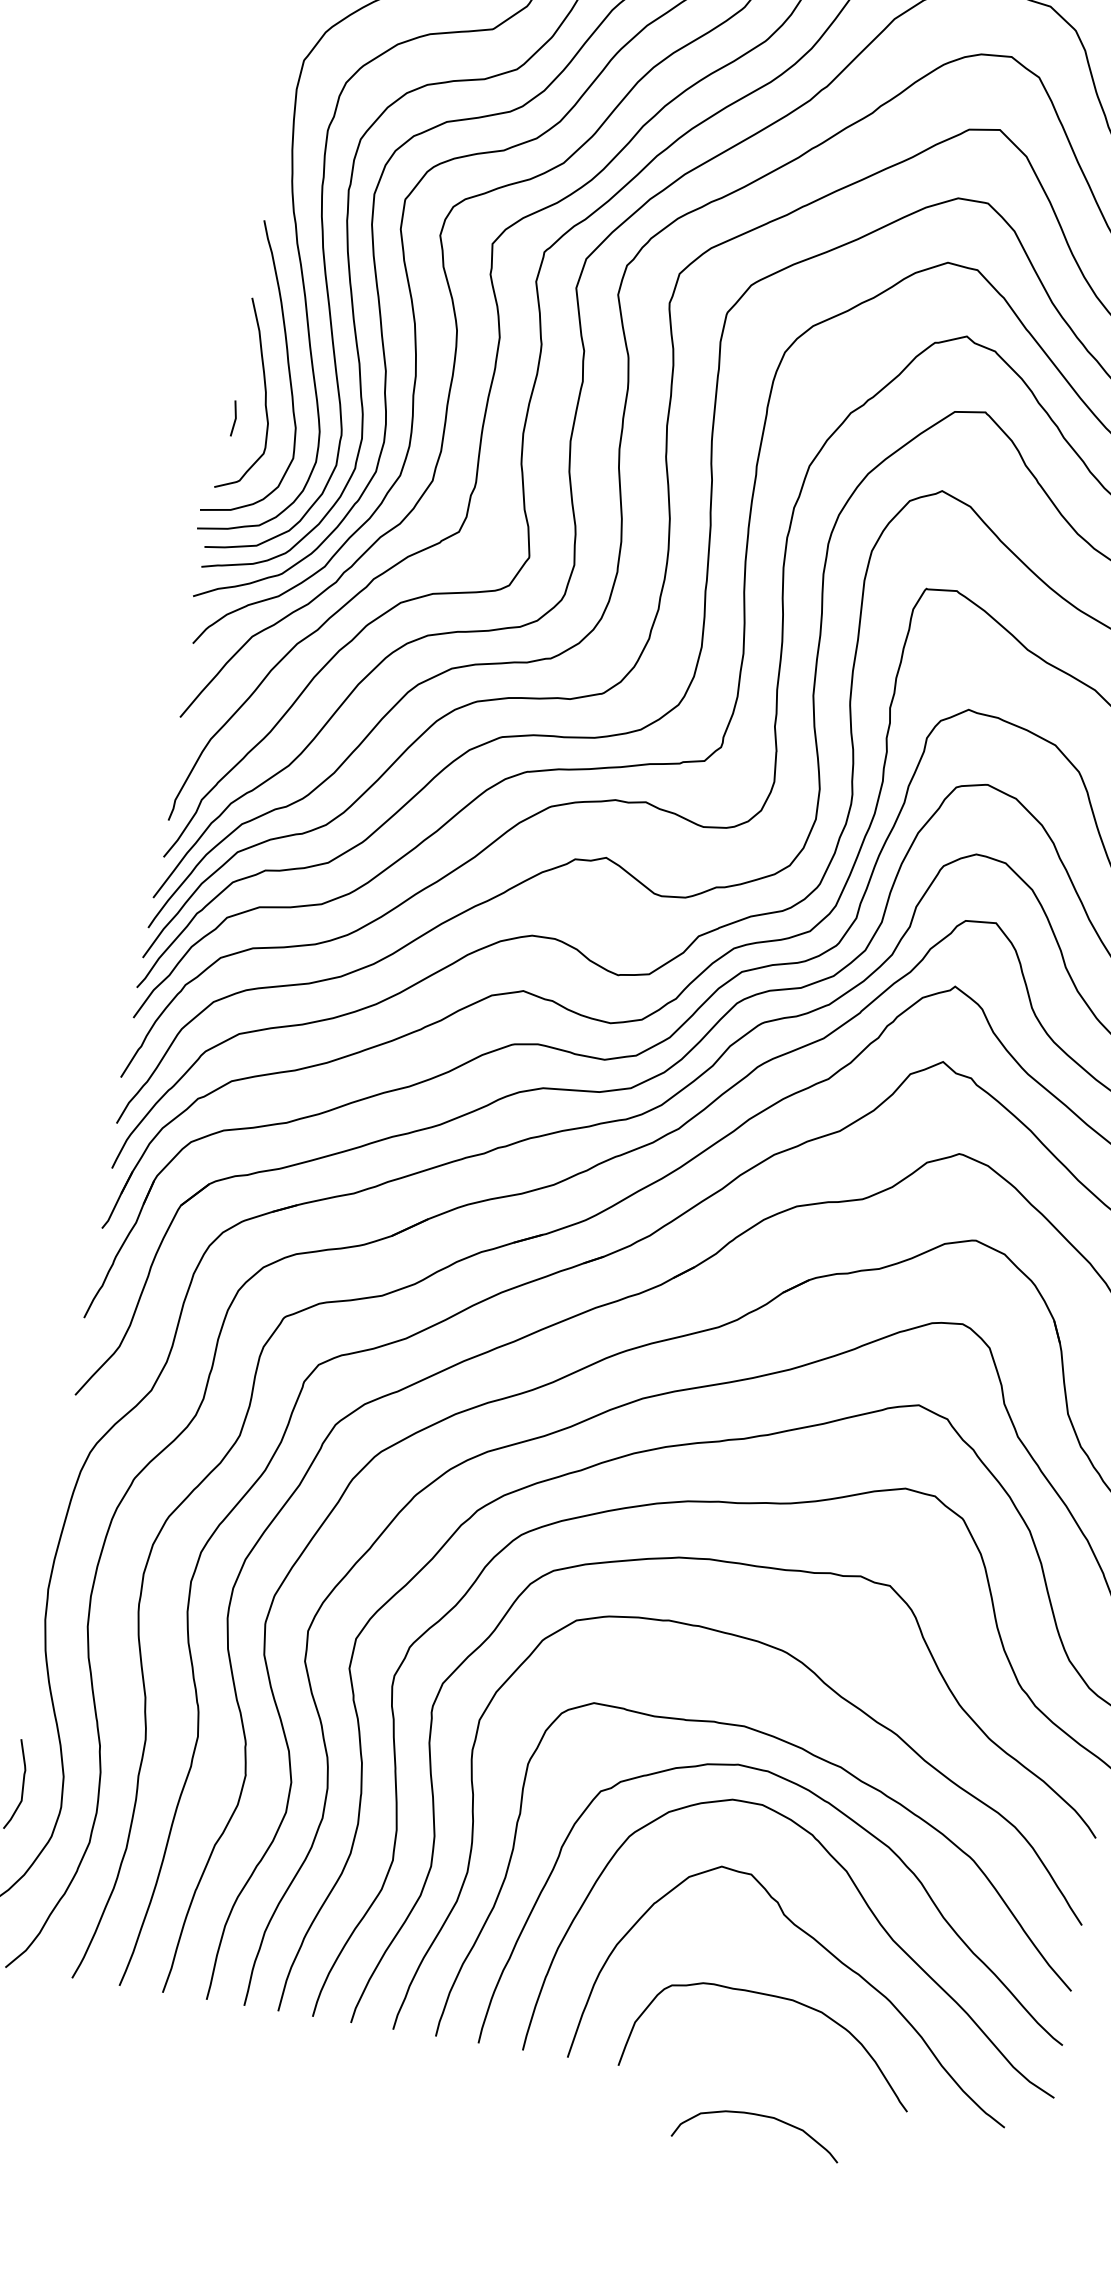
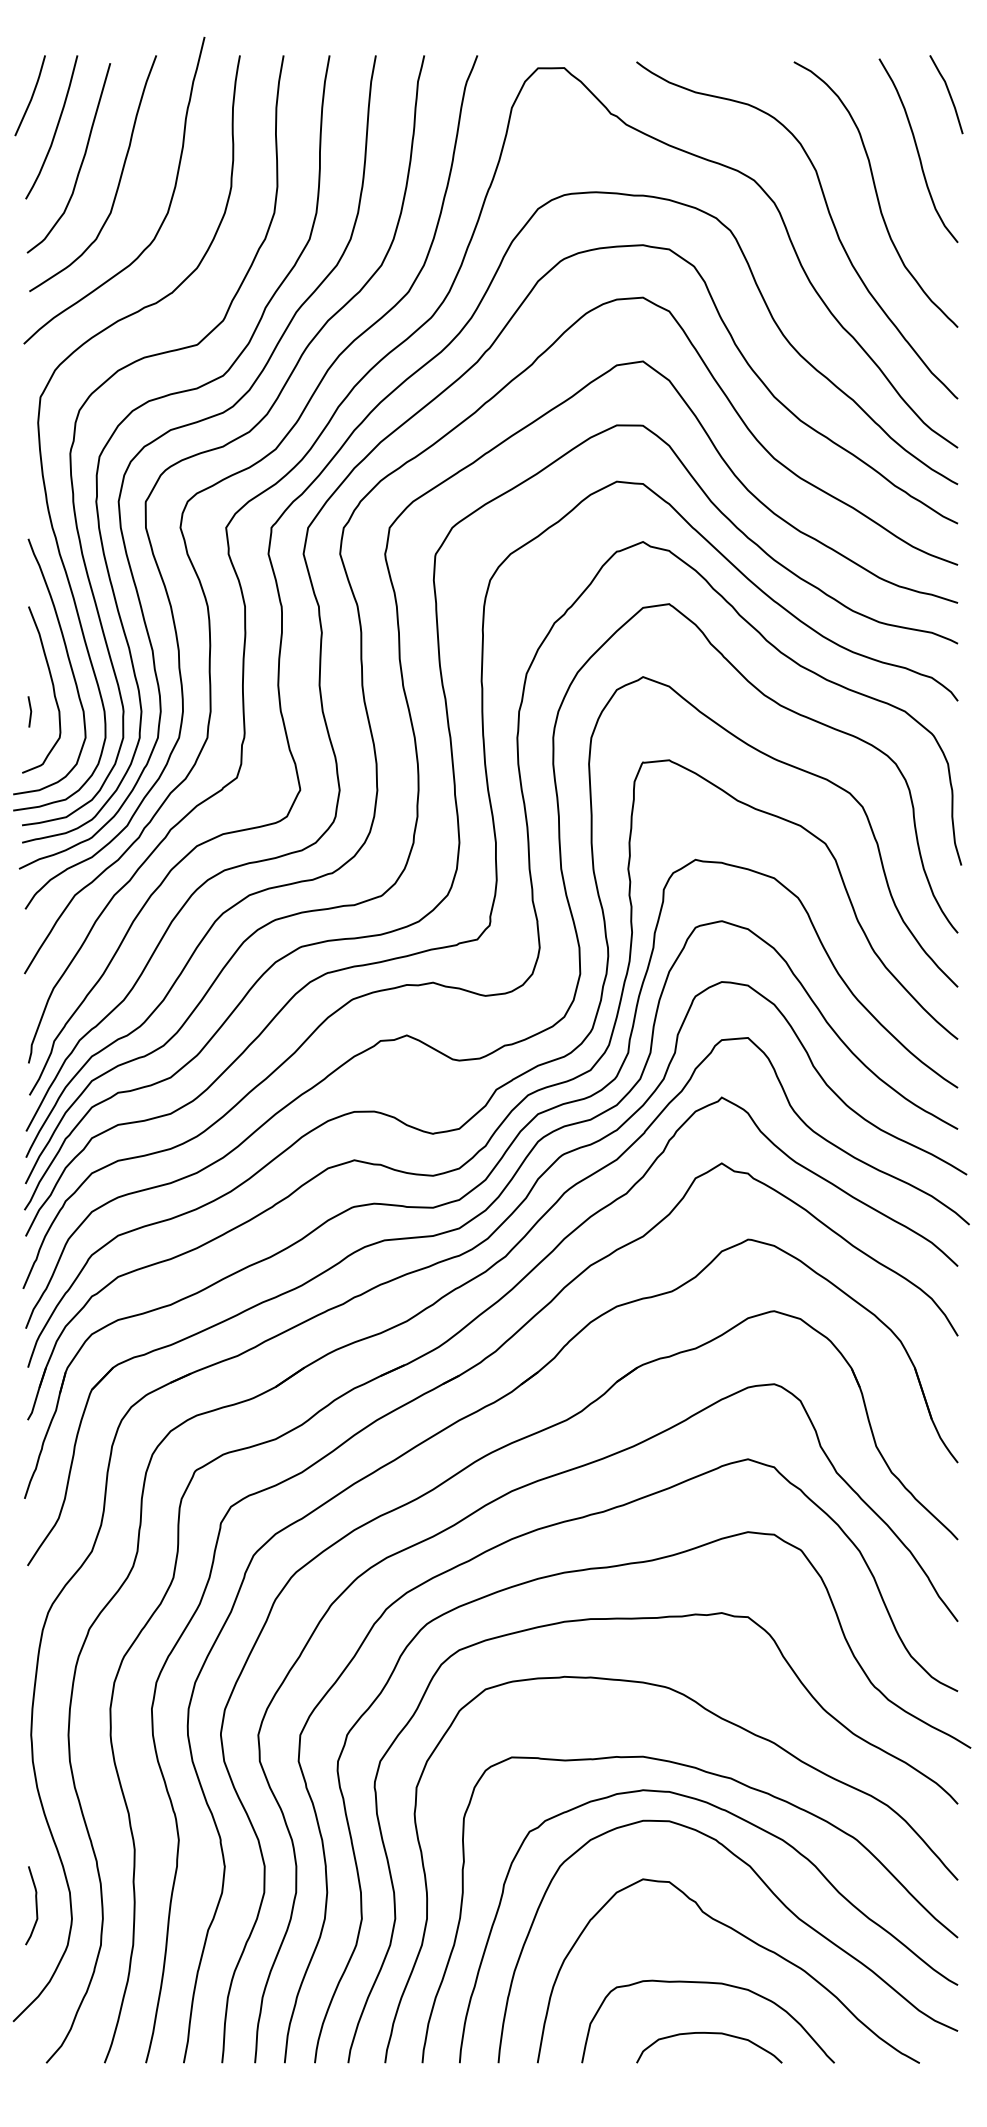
curve: (765, 2117) -> (714, 2034), moved

